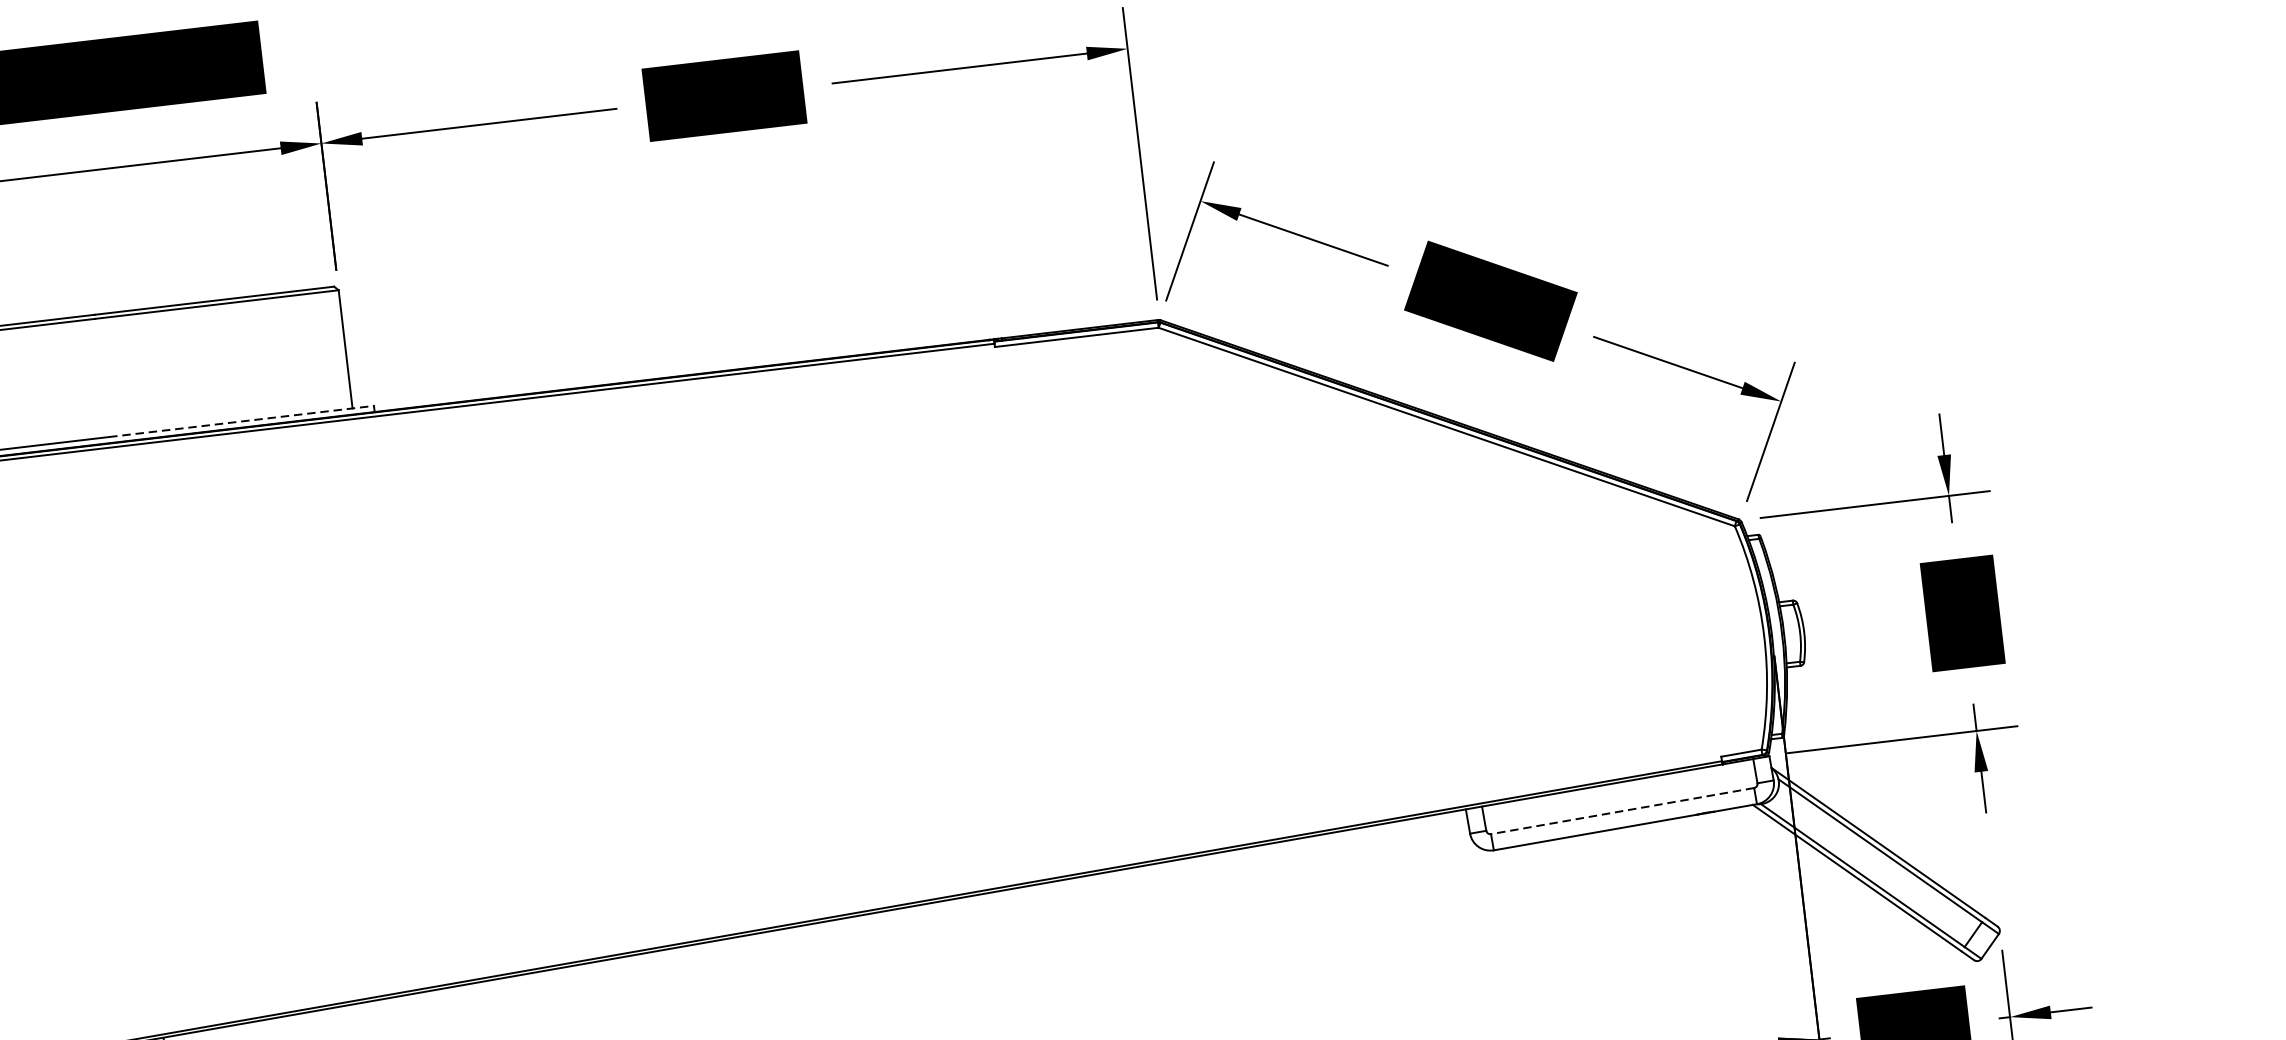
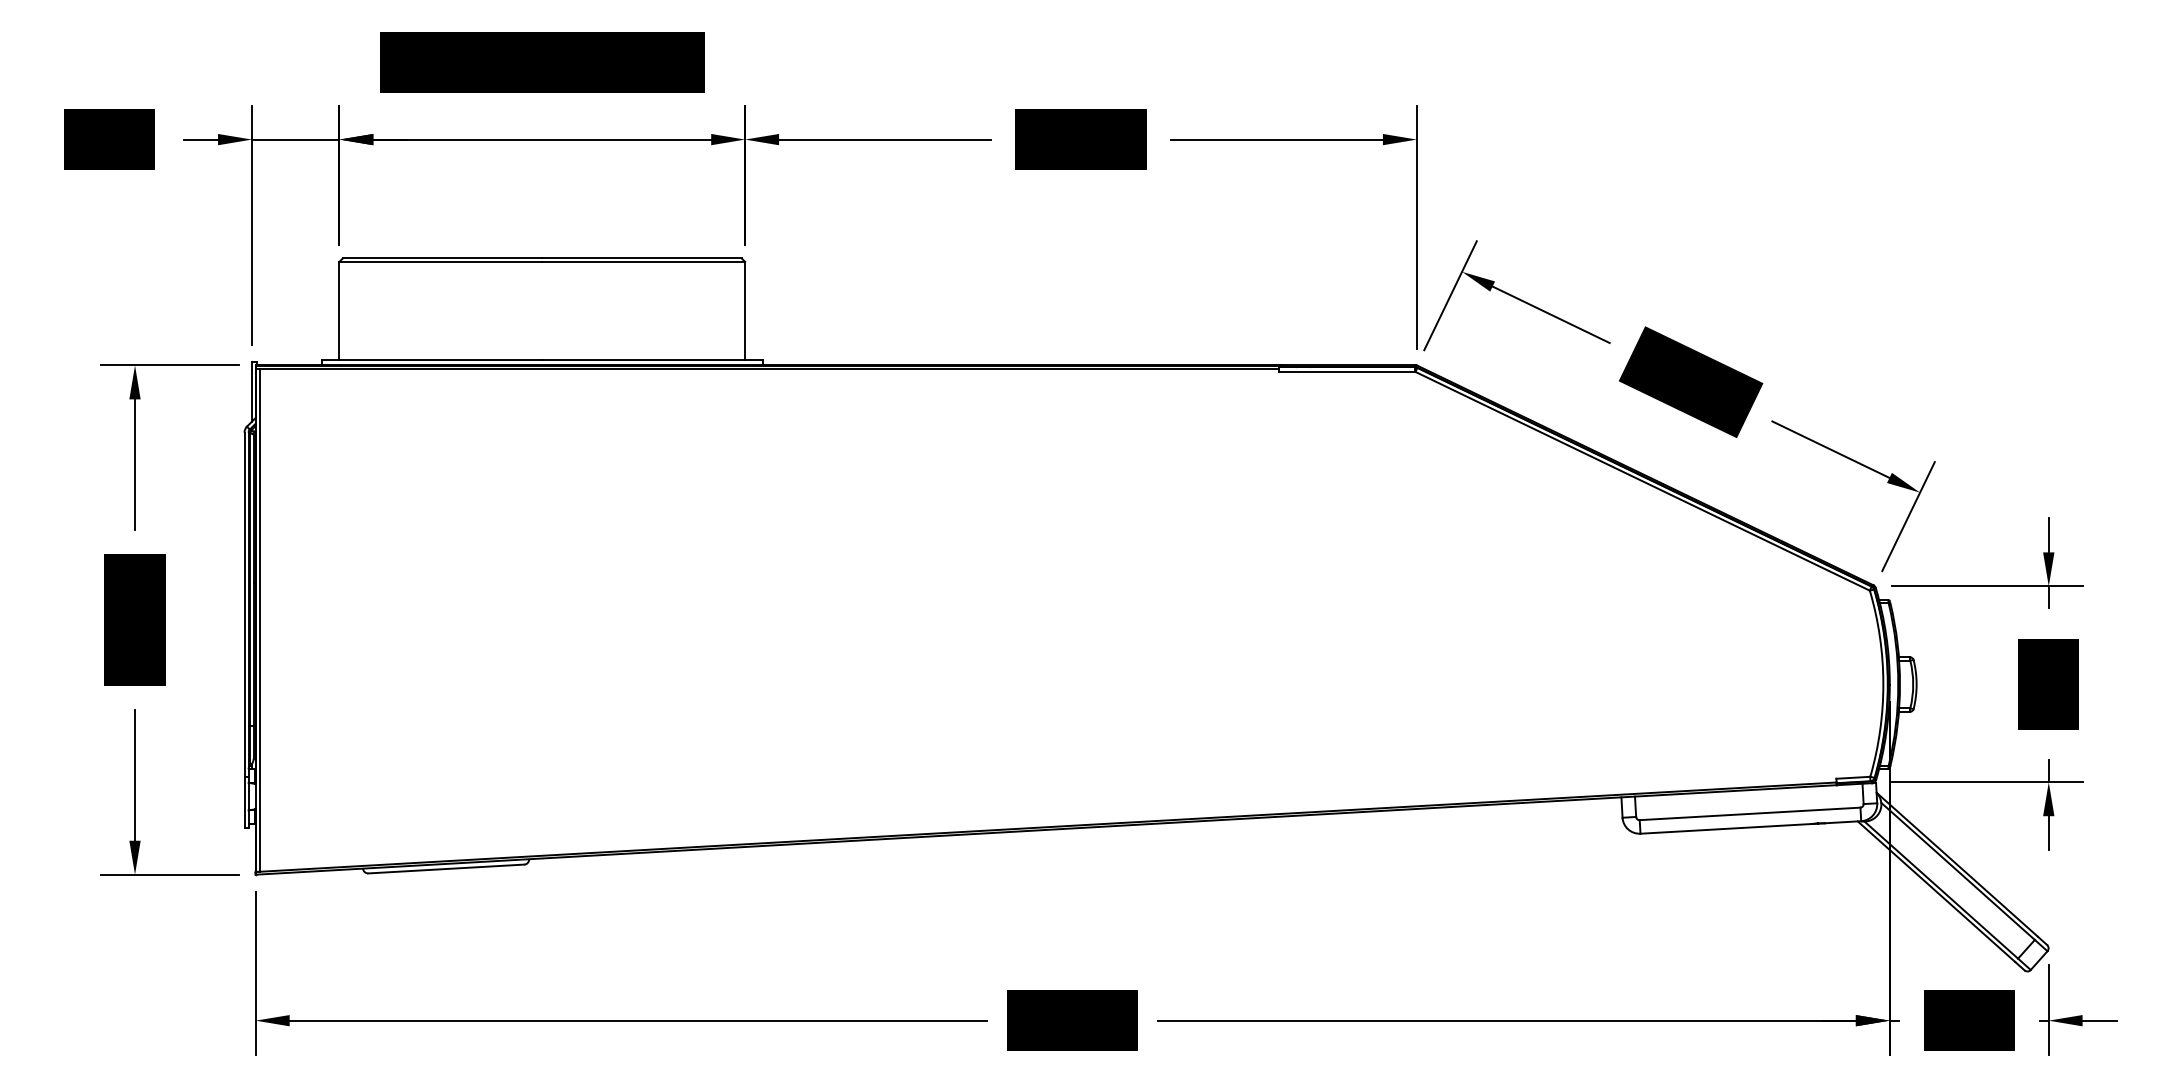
line: (242, 421) -> (653, 360), dashed -> solid
line: (1623, 810) -> (1750, 813), dashed -> solid

